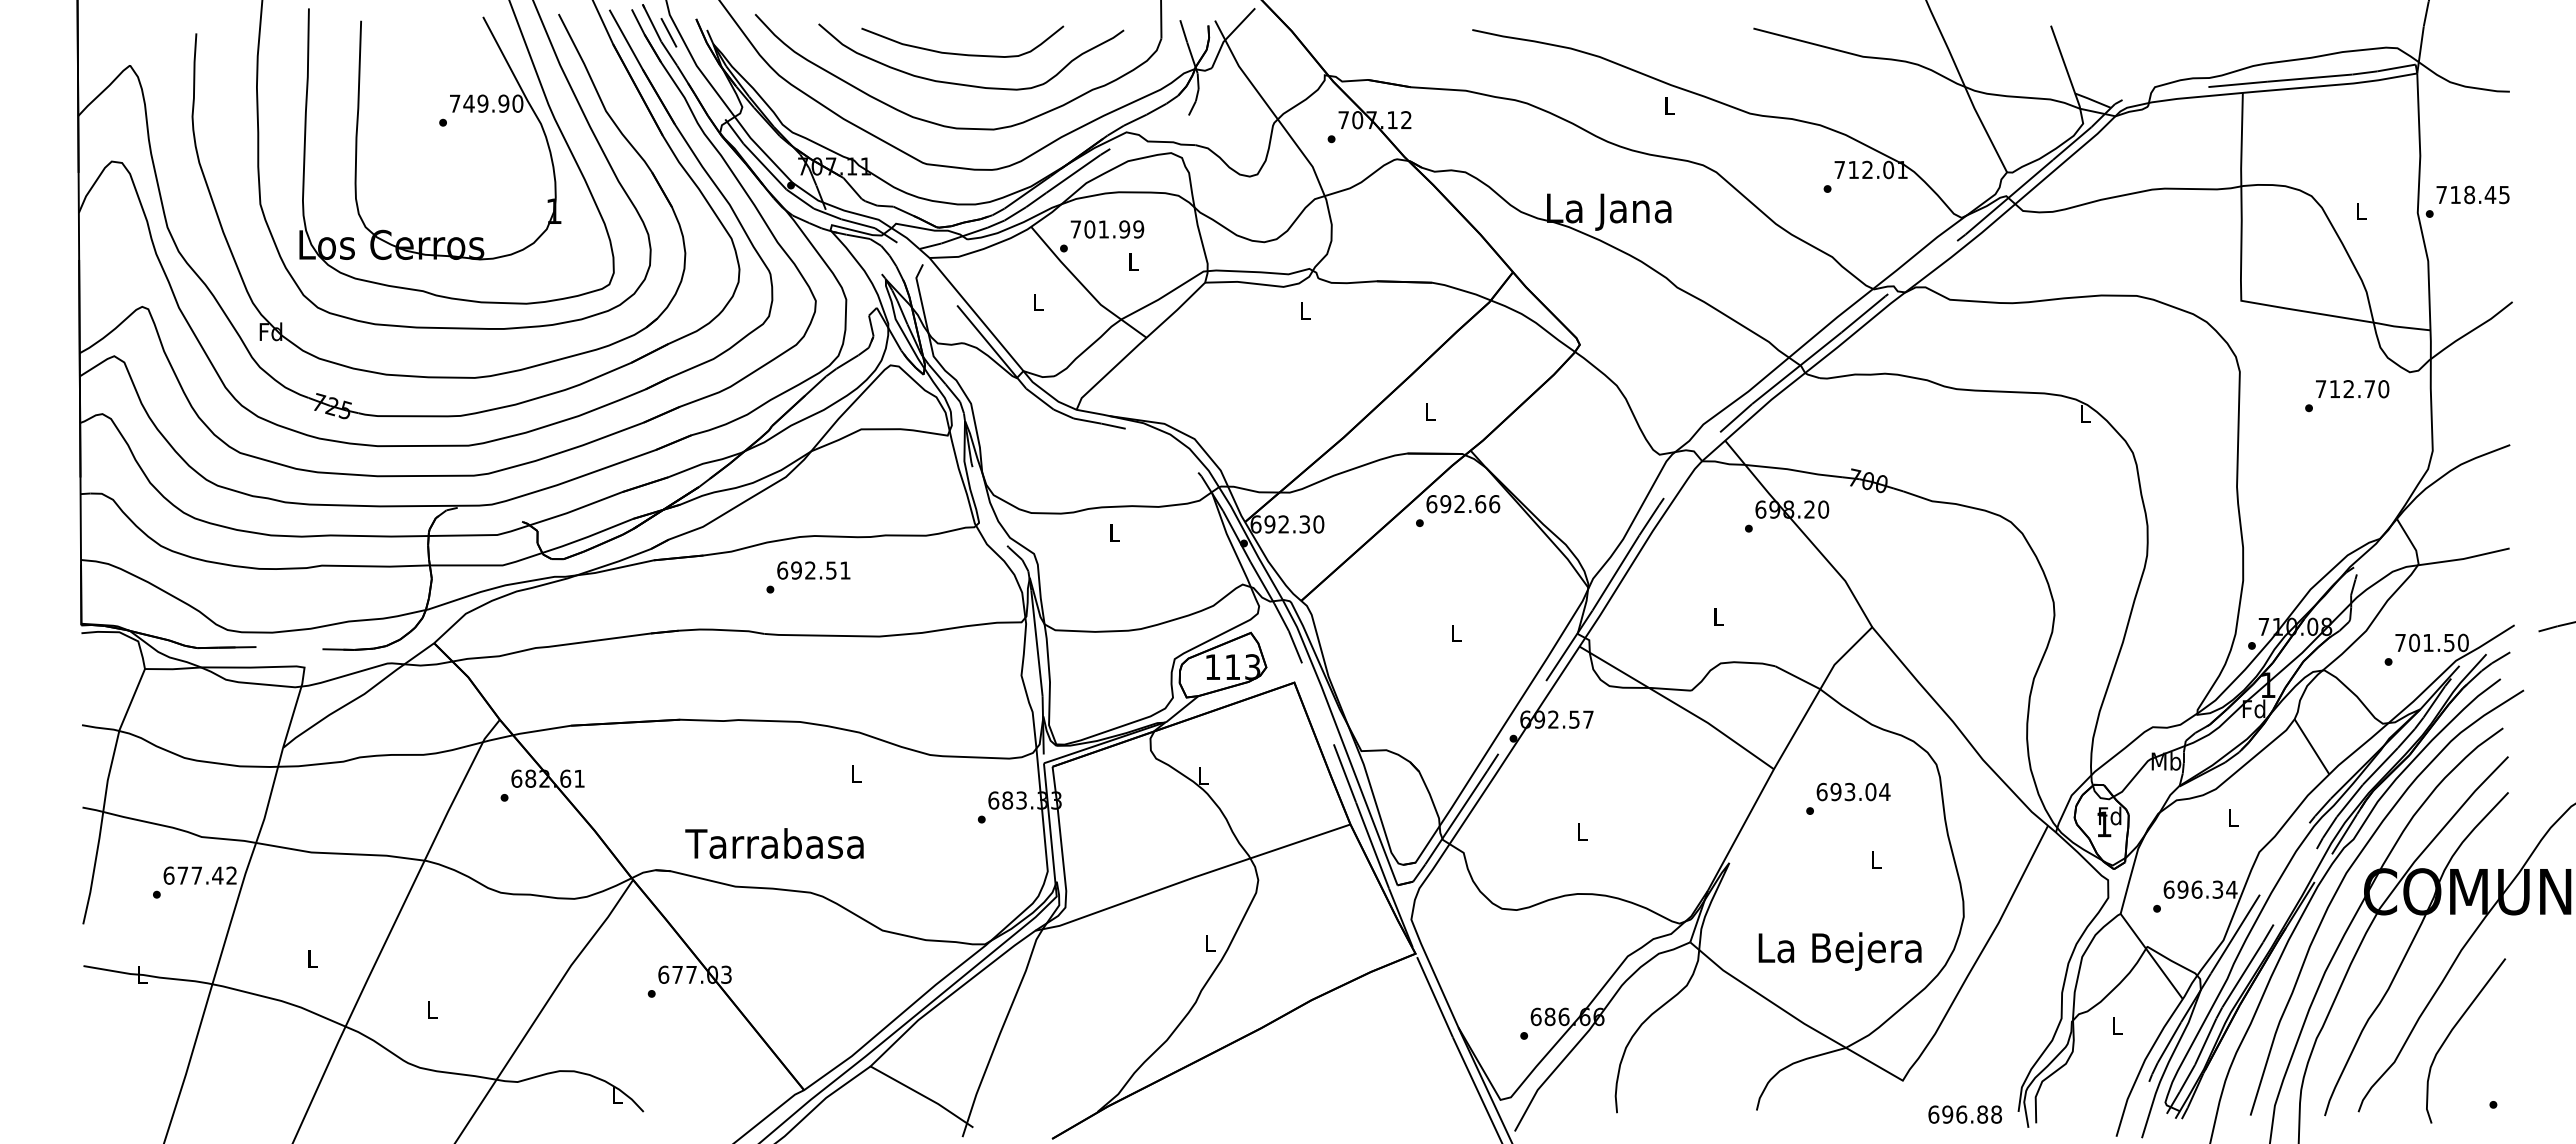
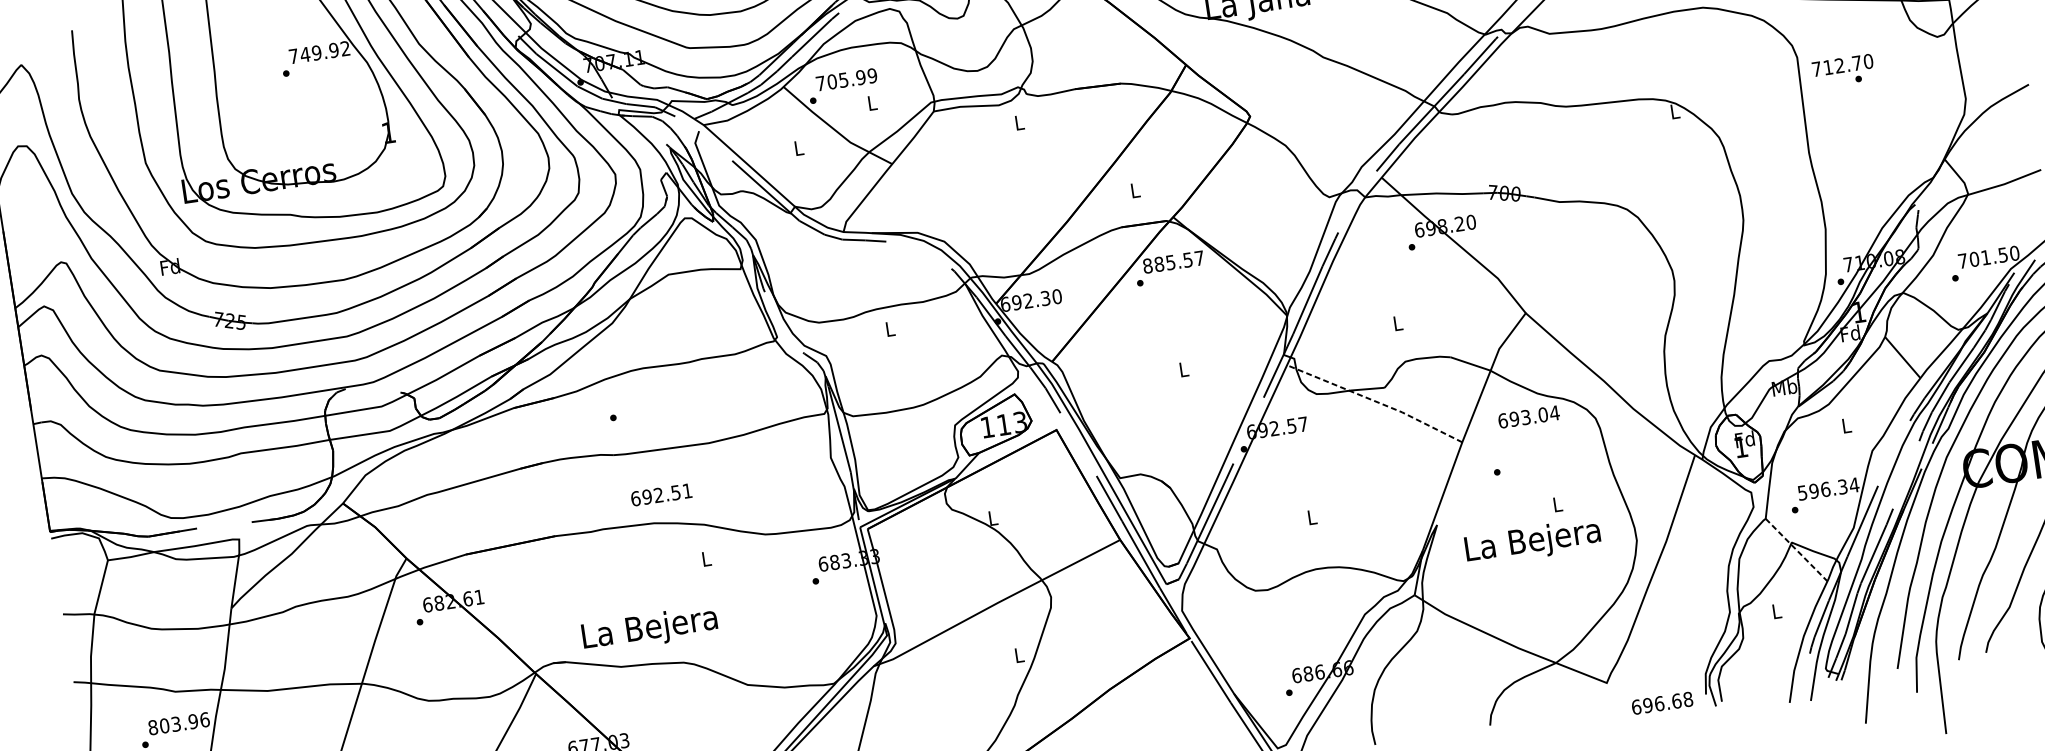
text: (517, 103) -> (345, 48), 749.90 -> 749.92
text: (1103, 229) -> (843, 80), 701.99 -> 705.99
text: (2352, 389) -> (1842, 65), moved
text: (1463, 504) -> (1173, 262), 692.66 -> 885.57
text: (813, 570) -> (661, 494), moved
line: (1678, 705) -> (1375, 401), solid -> dashed
text: (1853, 791) -> (1528, 416), moved
text: (774, 847) -> (648, 629), Tarrabasa -> La Bejera
text: (200, 875) -> (179, 723), 677.42 -> 803.96
text: (2168, 889) -> (1802, 492), 696.34 -> 596.34
text: (1839, 951) -> (1532, 542), moved
line: (2151, 956) -> (1796, 550), solid -> dashed
text: (1982, 1114) -> (1676, 701), 696.88 -> 696.68

